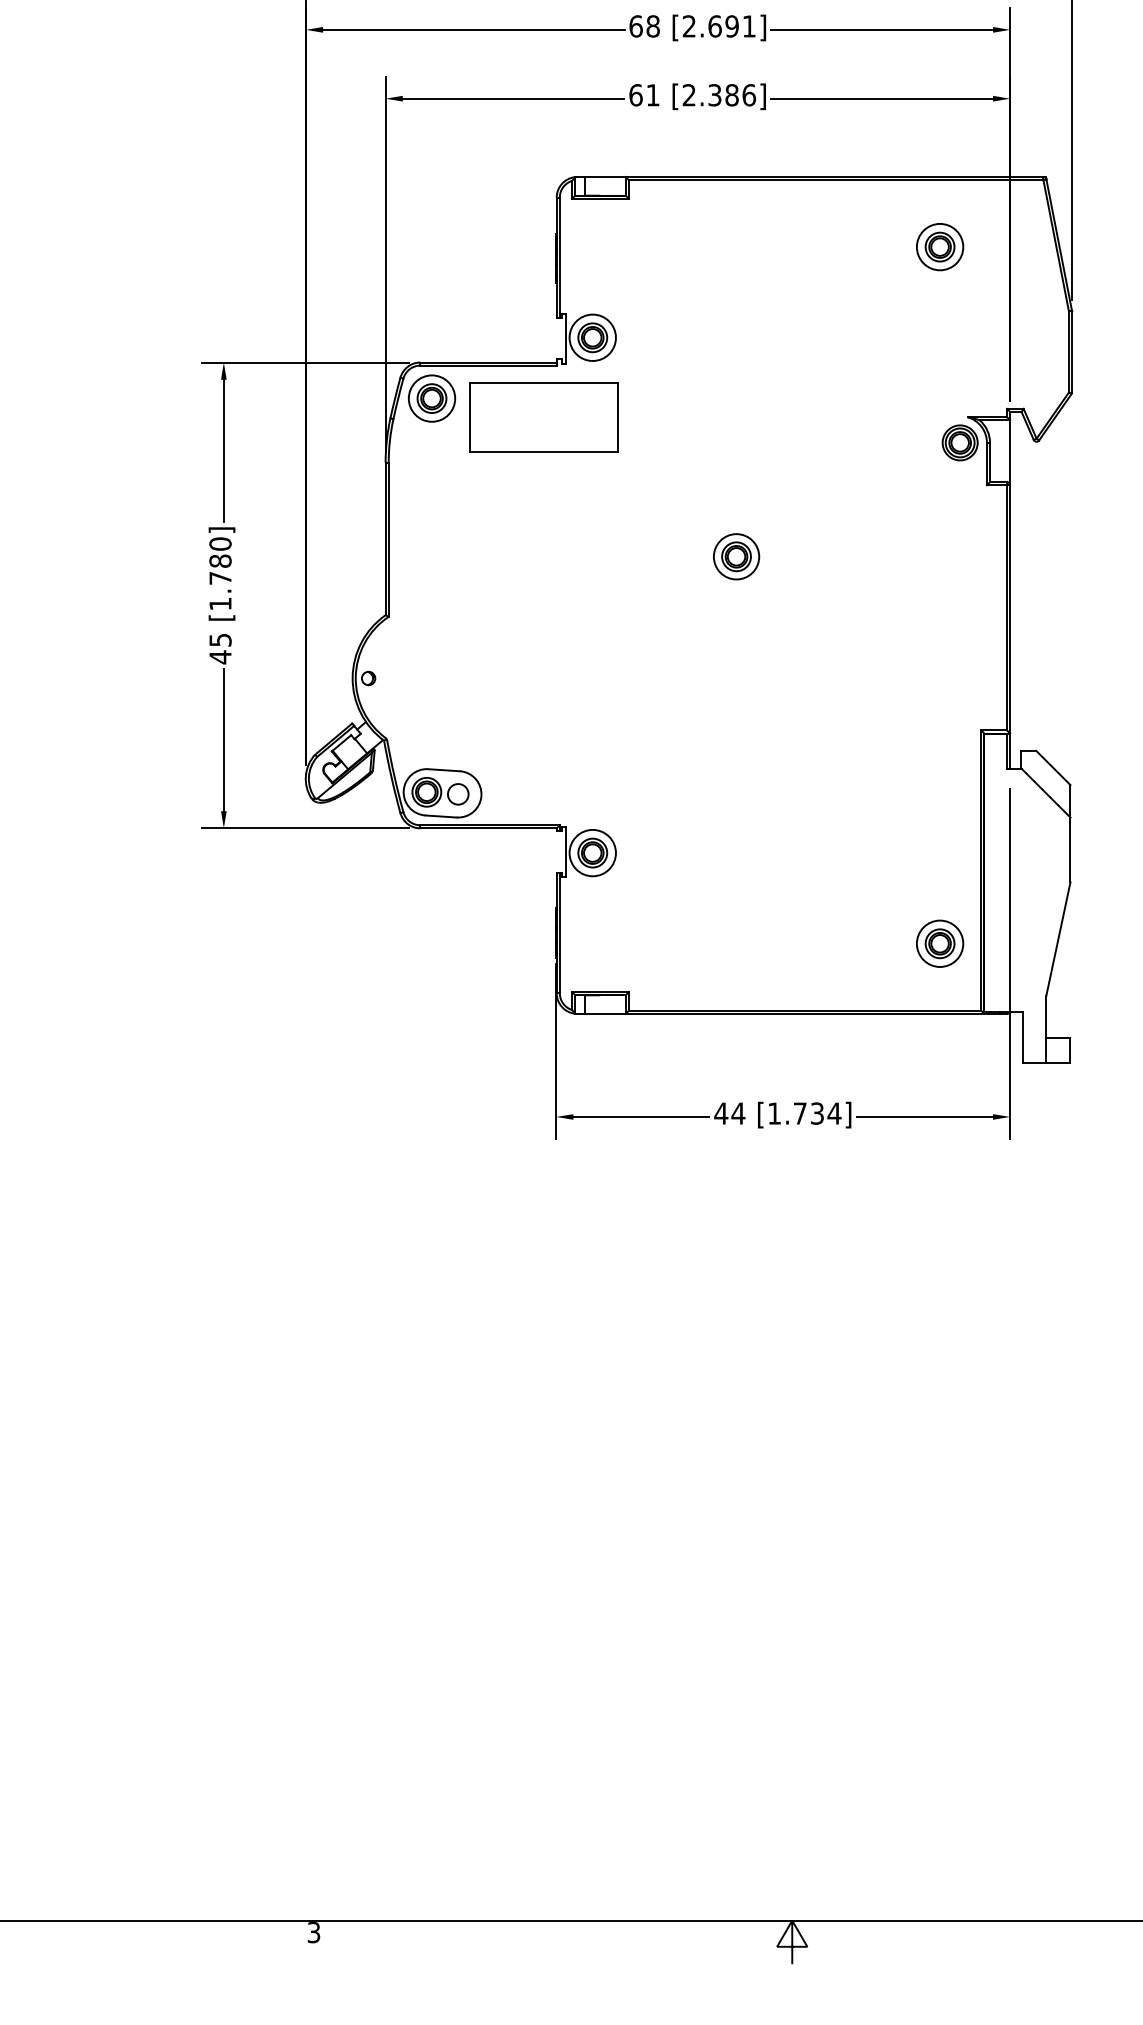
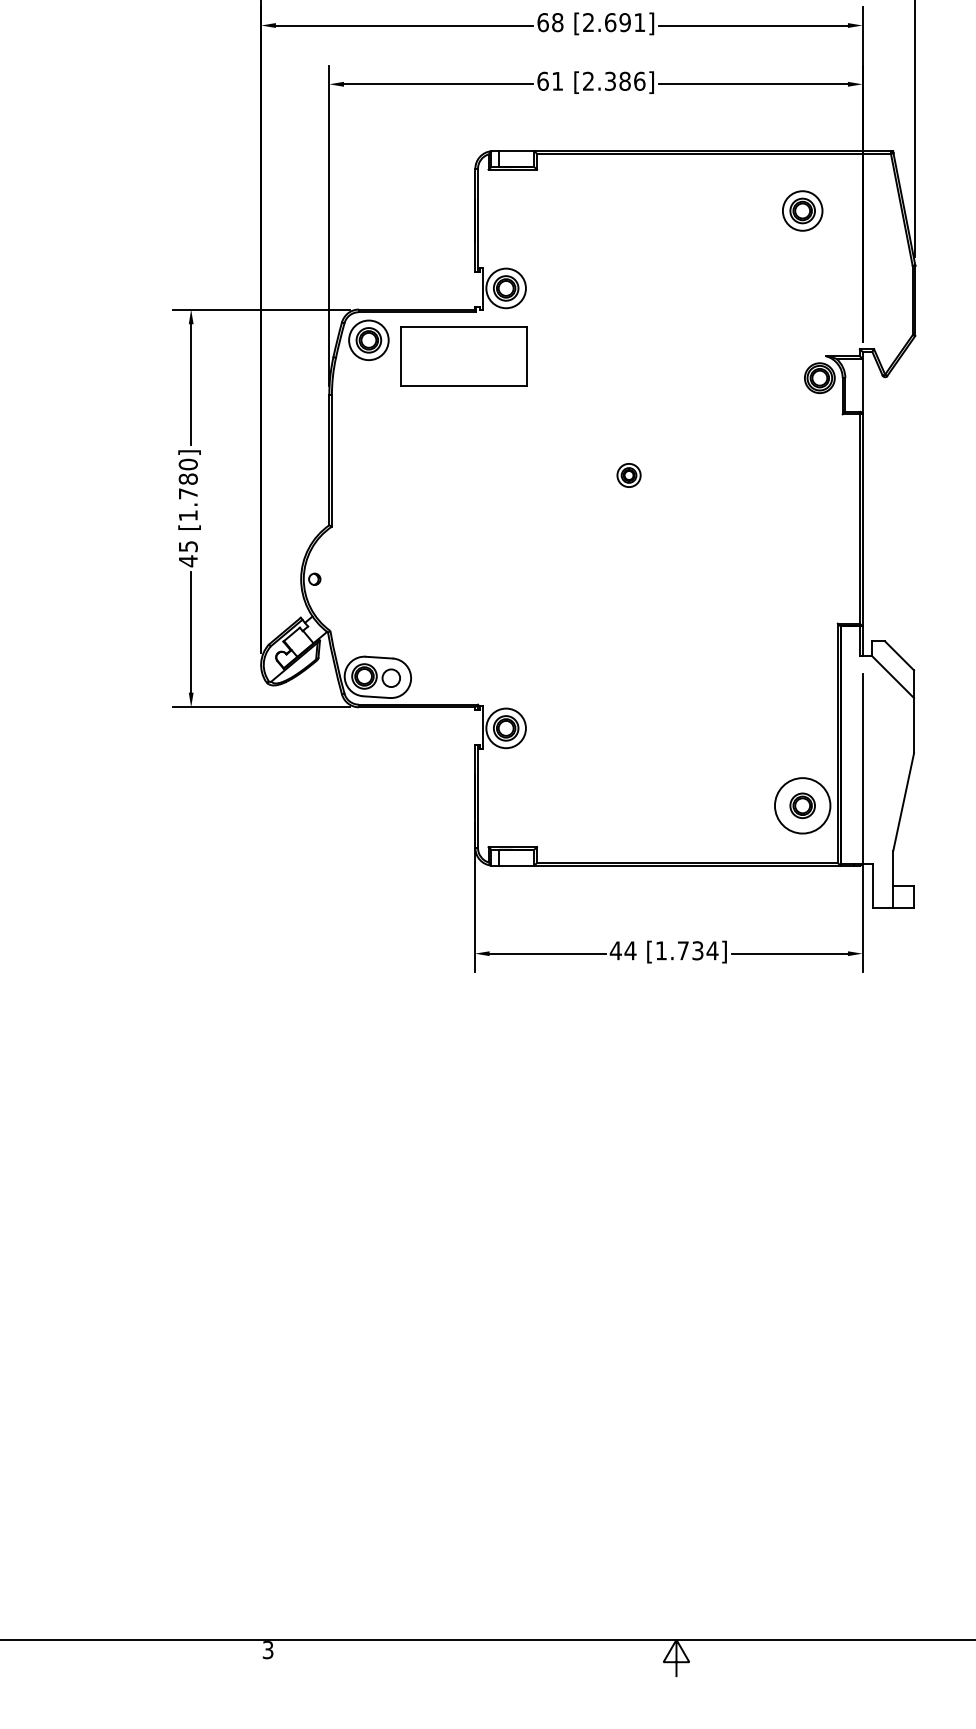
part: (736, 556) -> (628, 475), size x0.6
circle: (939, 943) -> (802, 805), size x1.4

